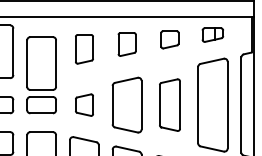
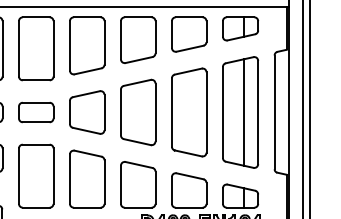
part: (212, 34) -> (240, 28), size x1.43
part: (170, 39) -> (189, 34), size x1.67
part: (127, 43) -> (138, 39), size x1.67
part: (84, 48) -> (87, 45), size x1.67
part: (41, 63) -> (36, 48), moved
part: (84, 105) -> (87, 112), size x1.67
part: (170, 105) -> (189, 112), size x1.43
line: (216, 105) -> (244, 112), added

